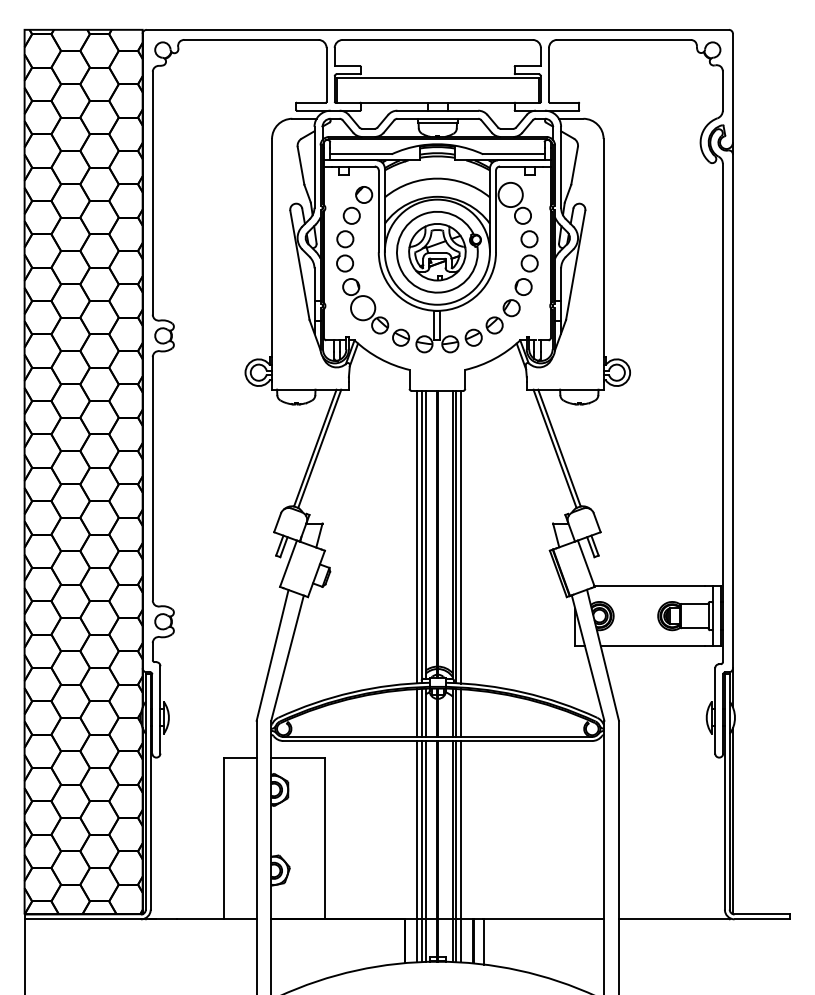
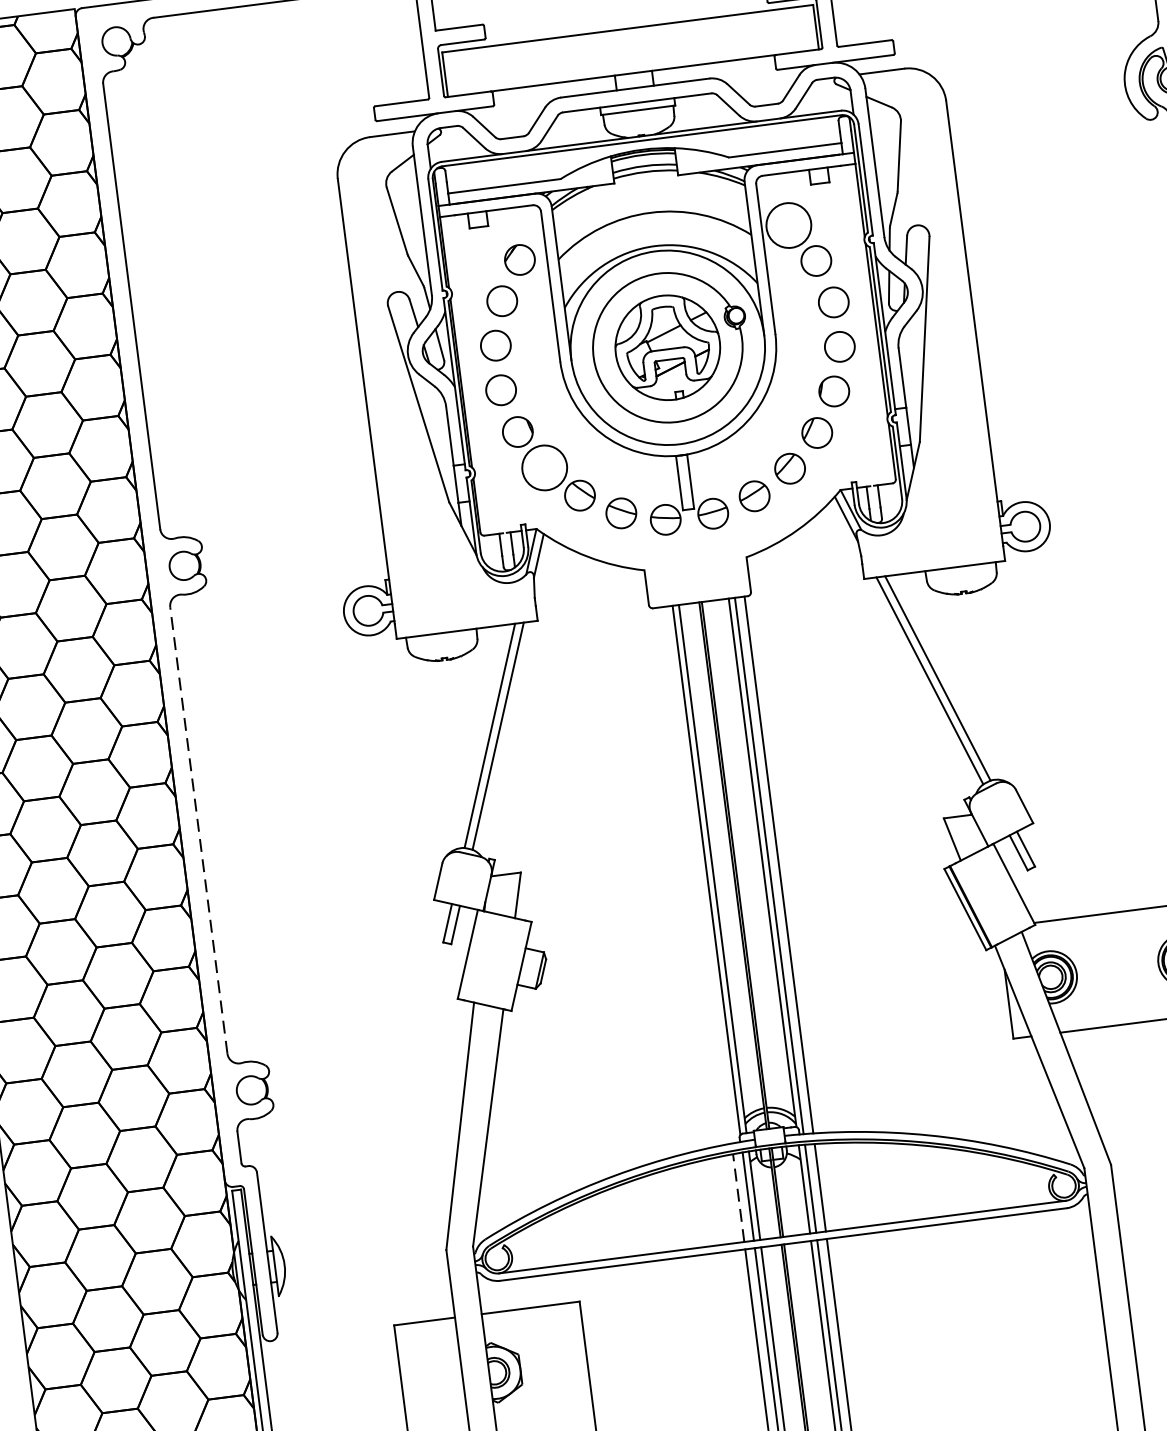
line: (152, 478) -> (198, 829), solid -> dashed
line: (416, 536) -> (696, 874), removed
line: (416, 713) -> (737, 1199), solid -> dashed

